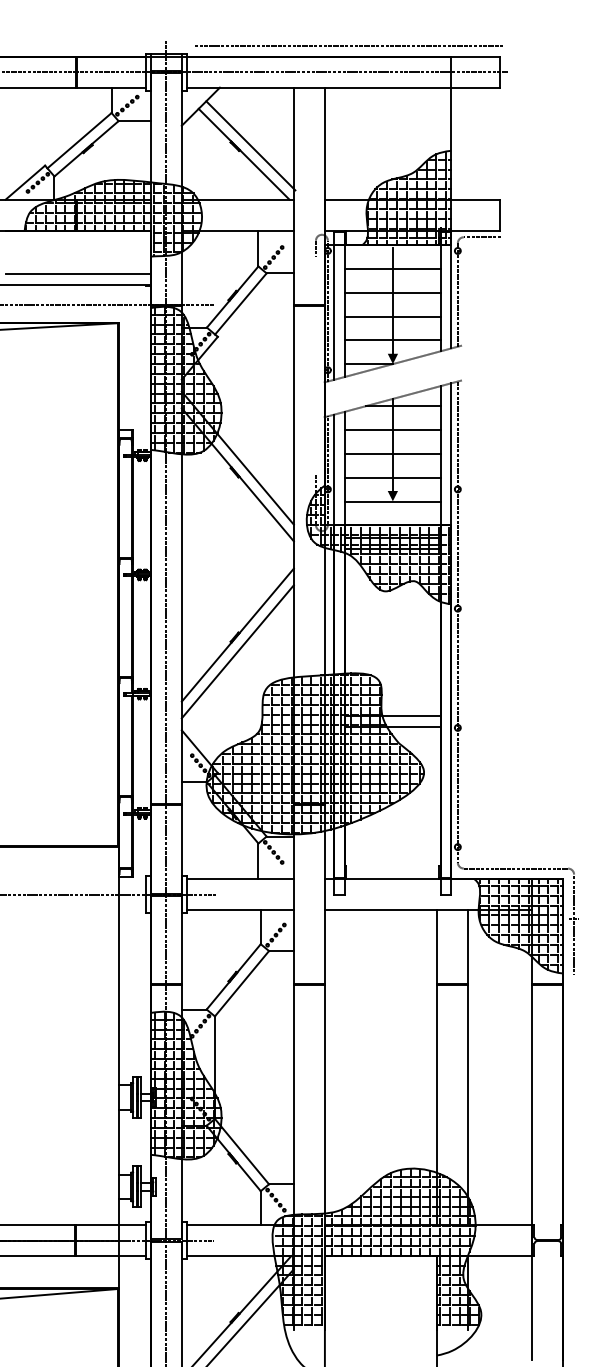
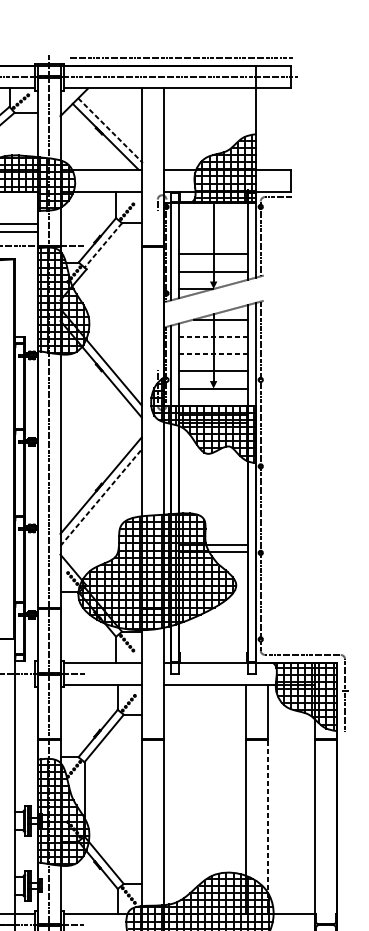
line: (250, 145) -> (110, 130), solid -> dashed
line: (392, 268) -> (213, 219), removed
line: (392, 292) -> (213, 237), removed
line: (240, 303) -> (103, 245), solid -> dashed
line: (392, 430) -> (213, 337), solid -> dashed
line: (392, 453) -> (213, 353), solid -> dashed
line: (237, 651) -> (100, 497), solid -> dashed
line: (467, 1105) -> (267, 826), solid -> dashed

